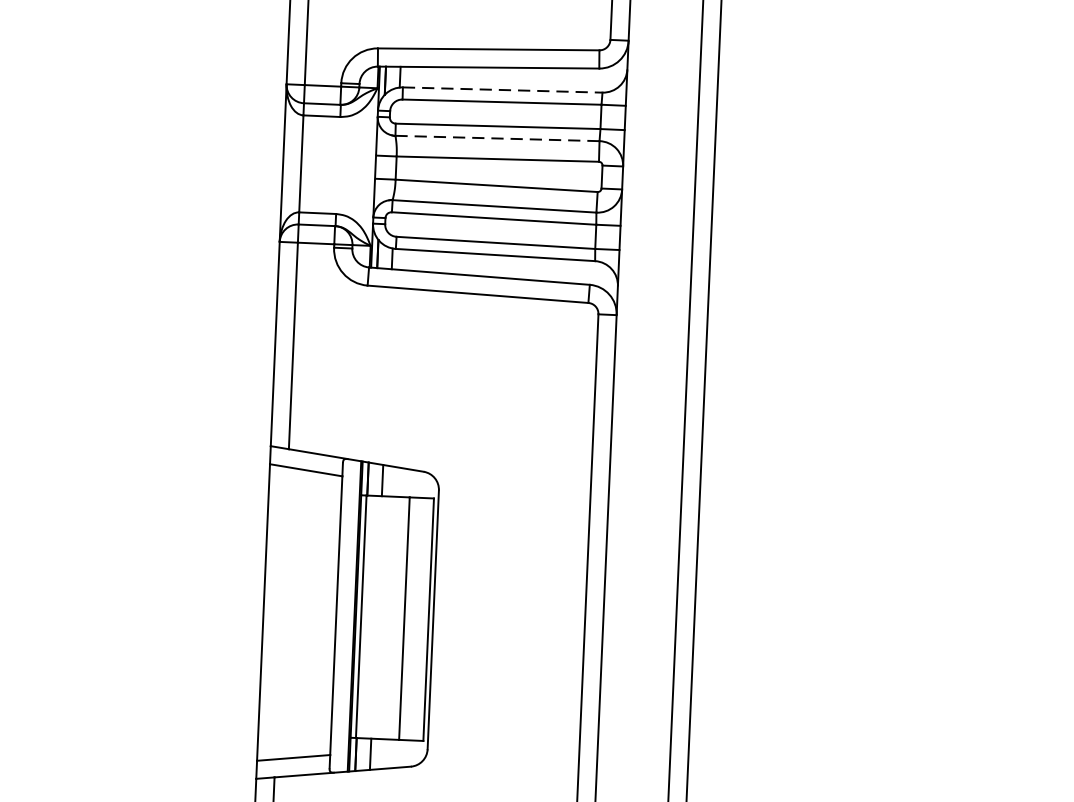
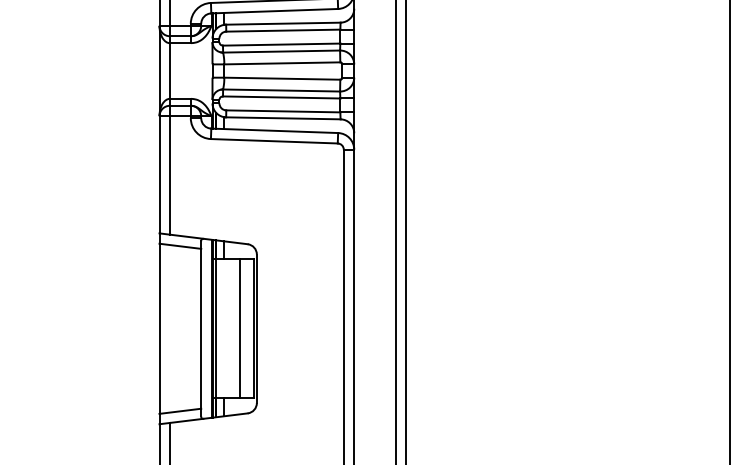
line: (502, 89) -> (283, 23), dashed -> solid
line: (497, 138) -> (281, 51), dashed -> solid

